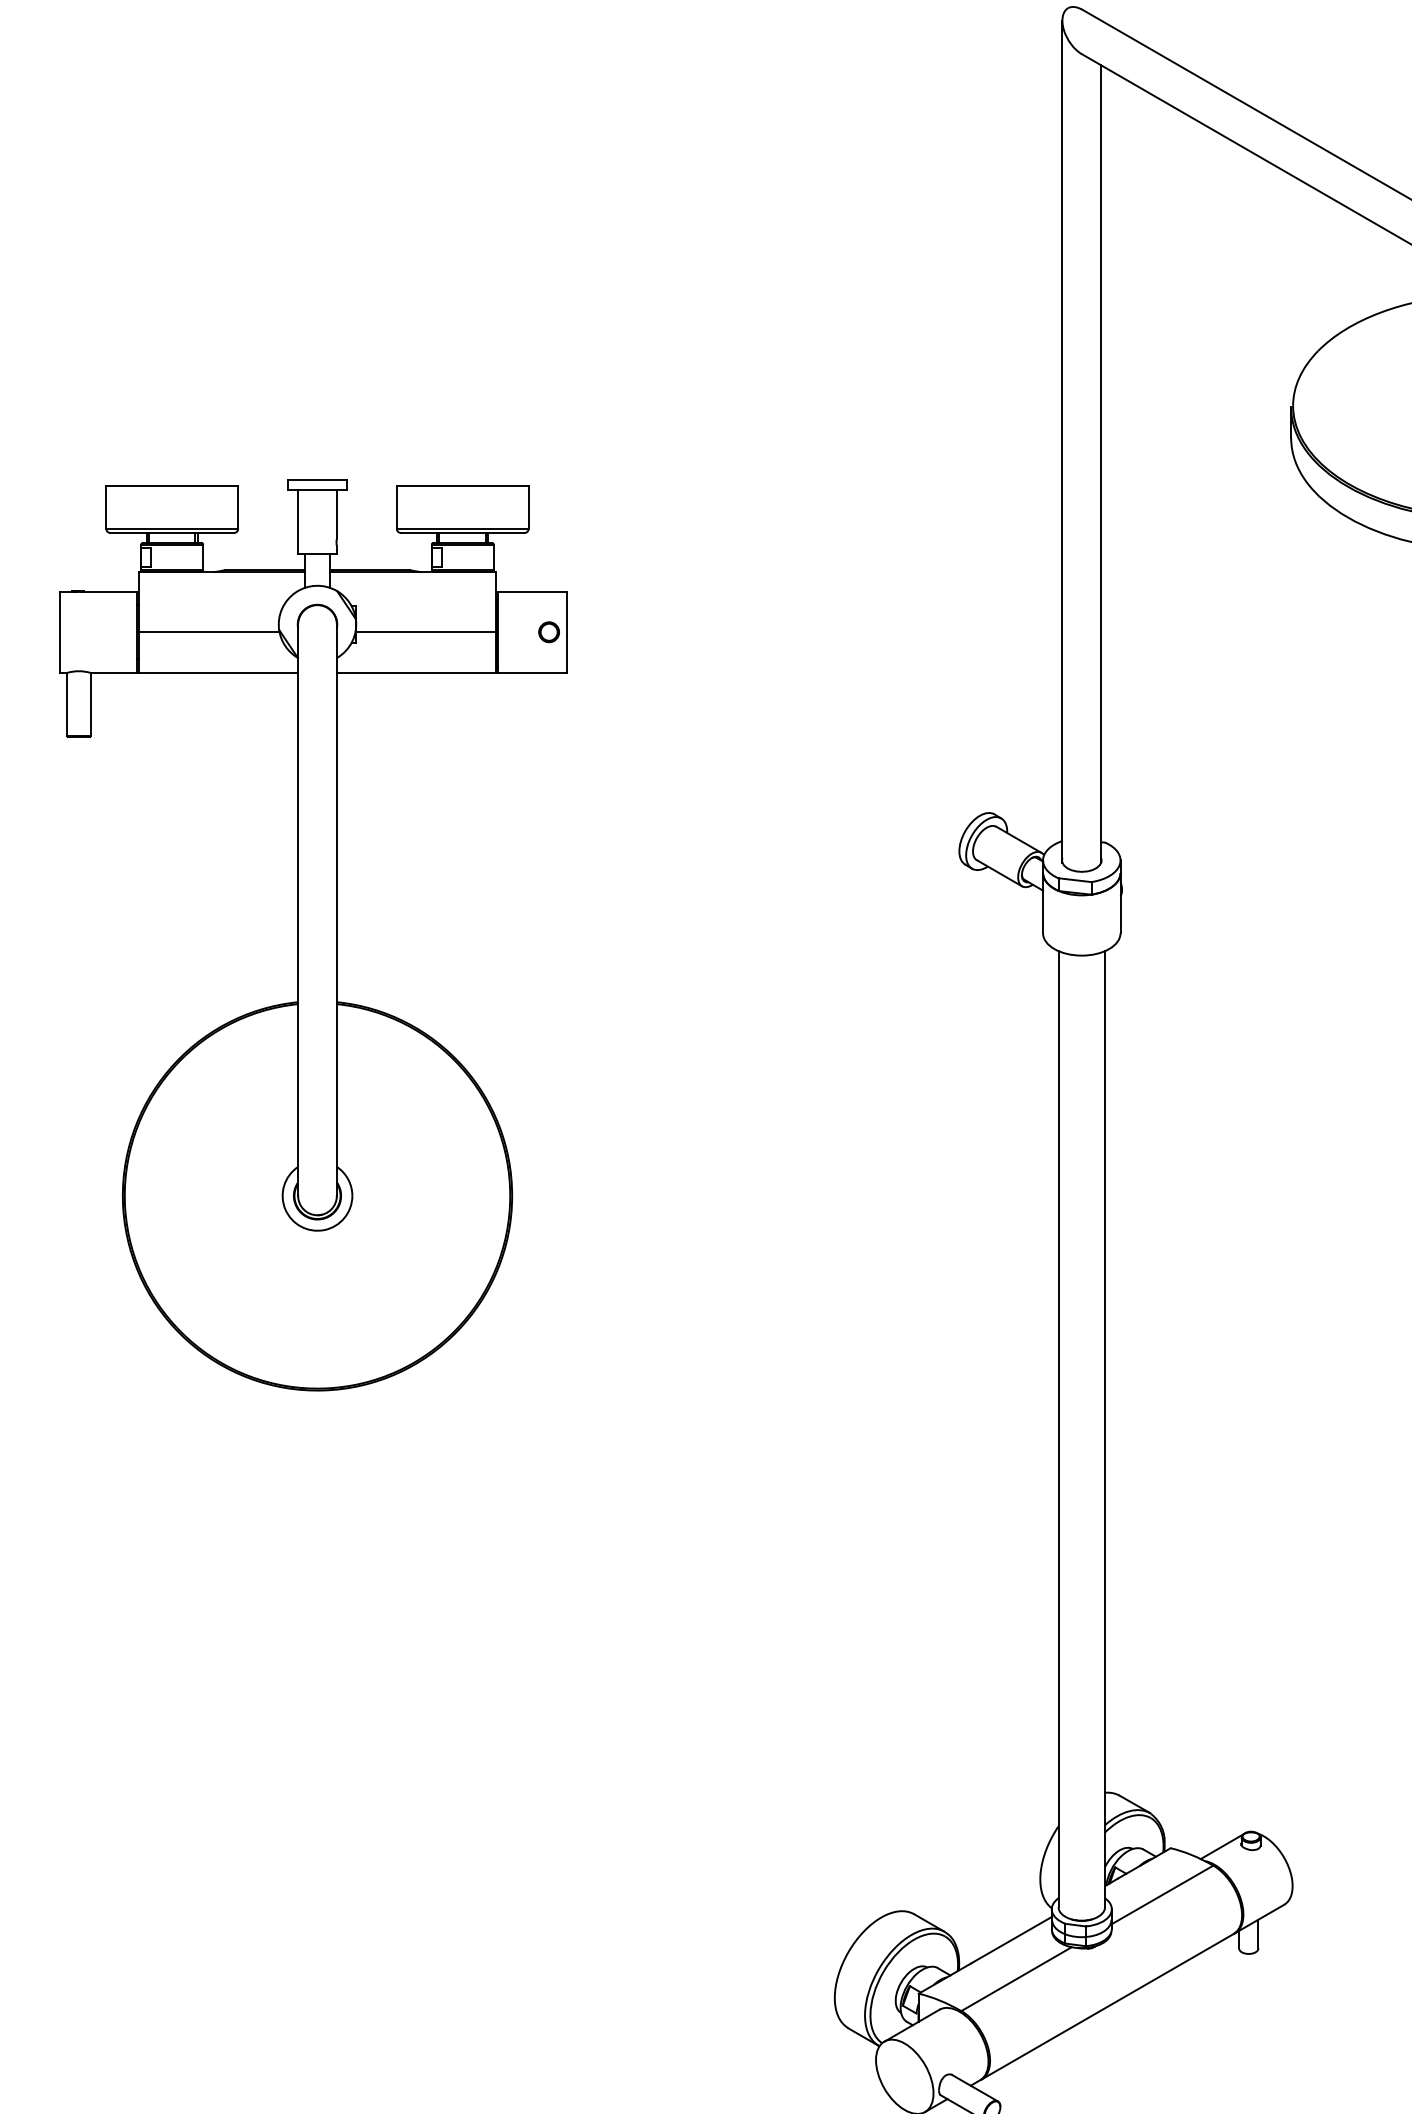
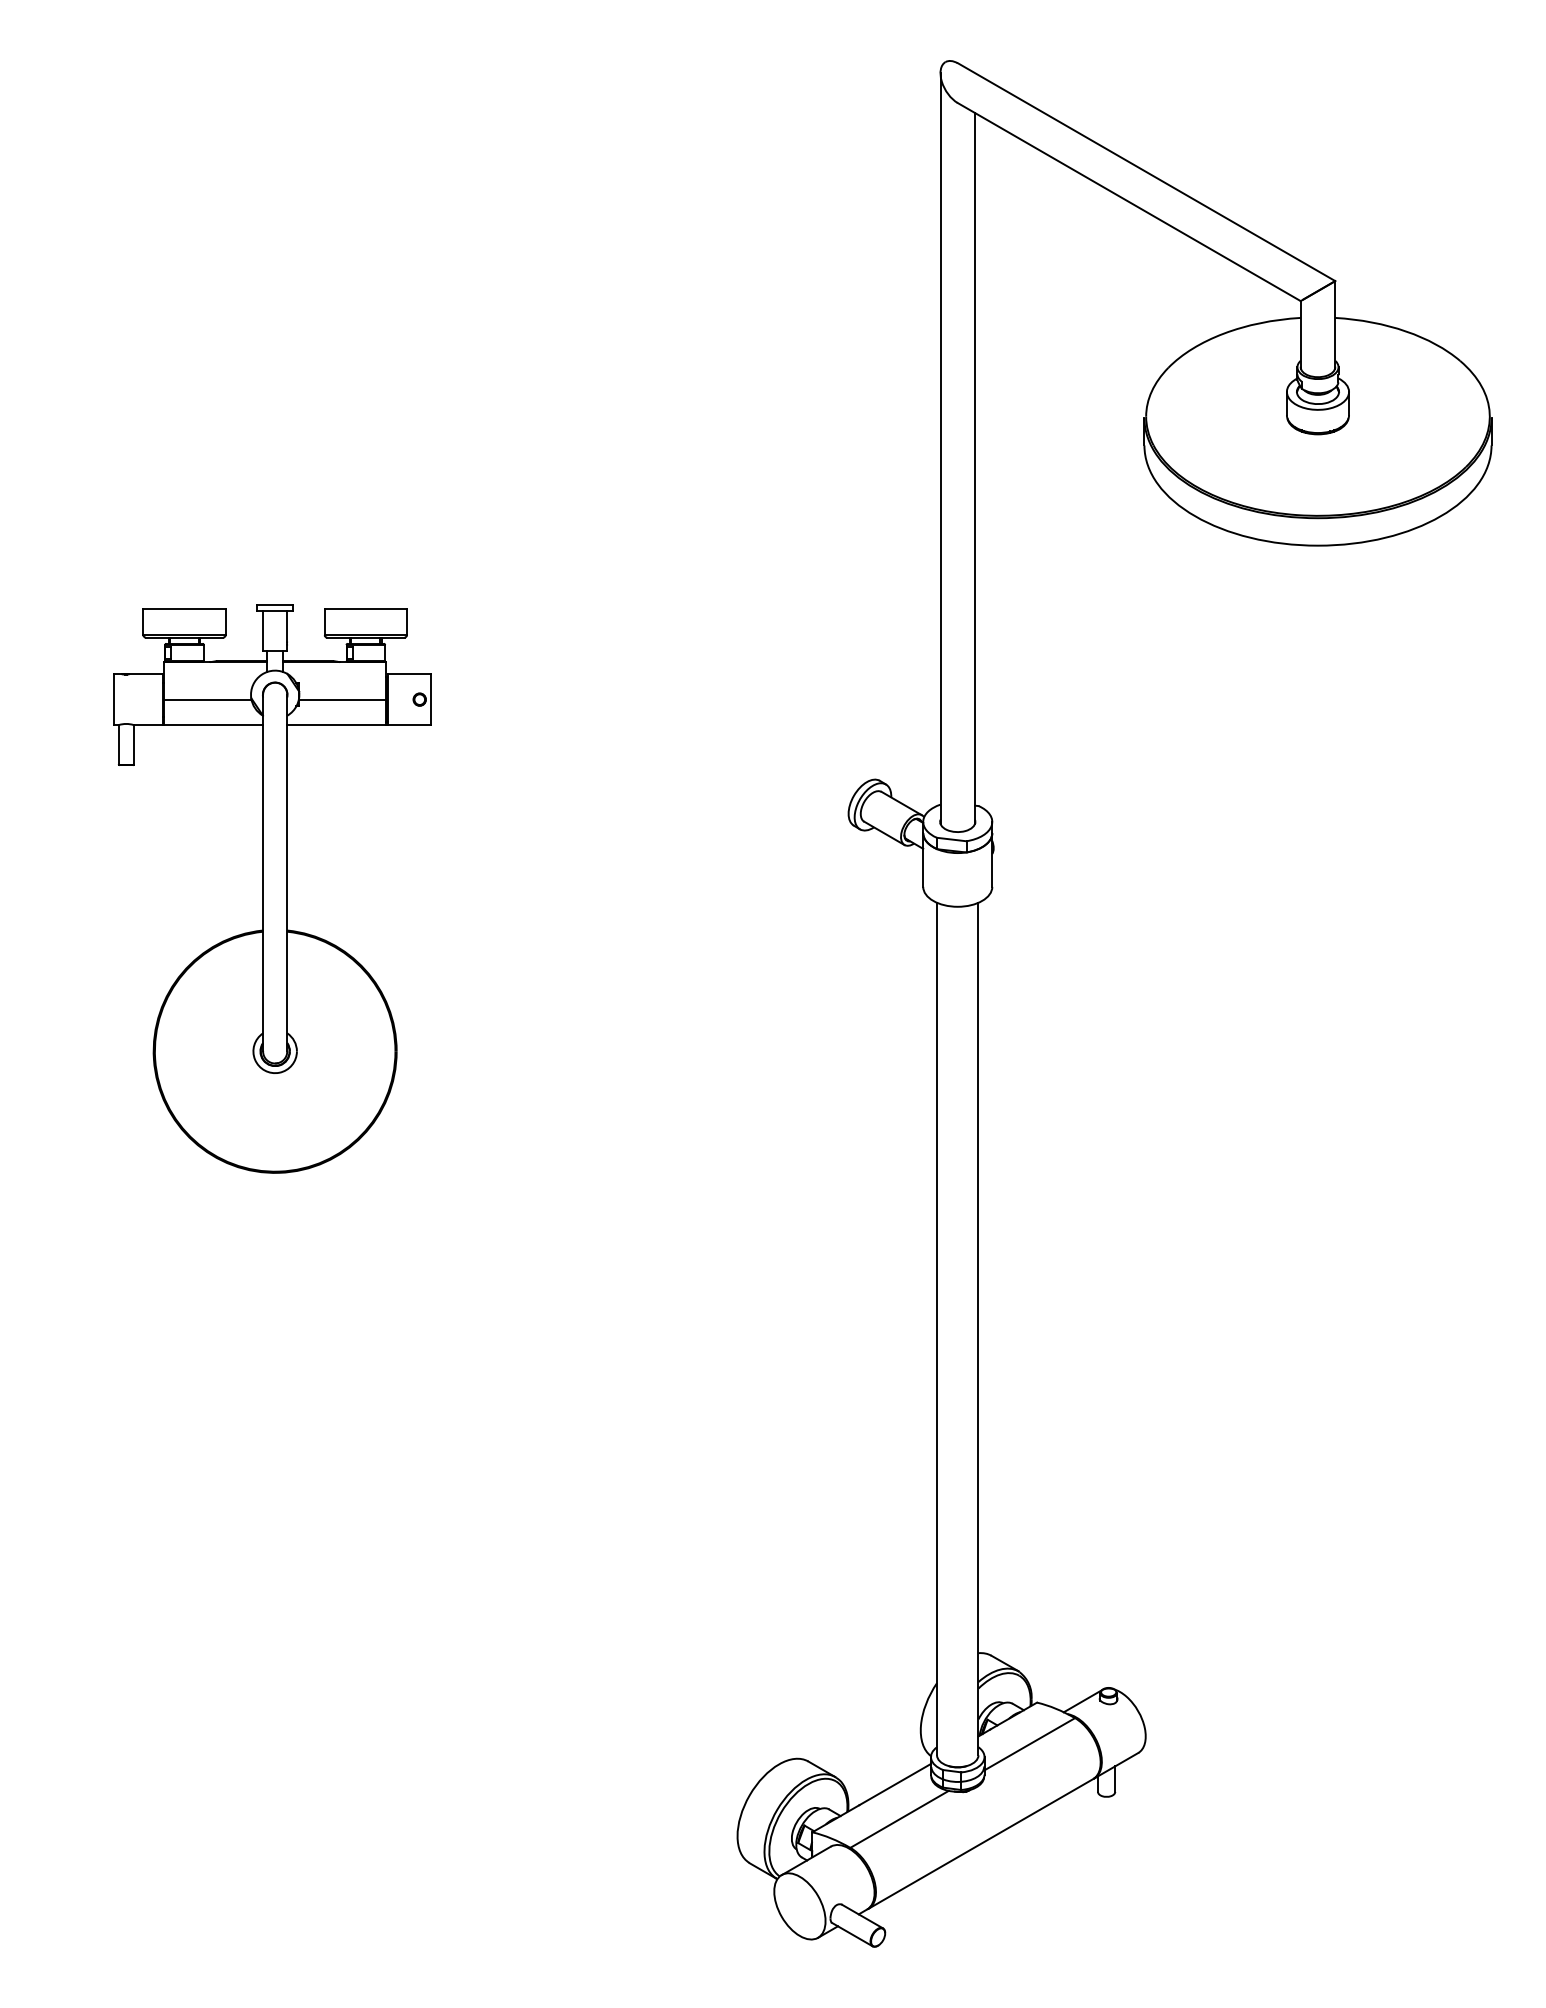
part: (313, 935) -> (272, 888), size x0.7

